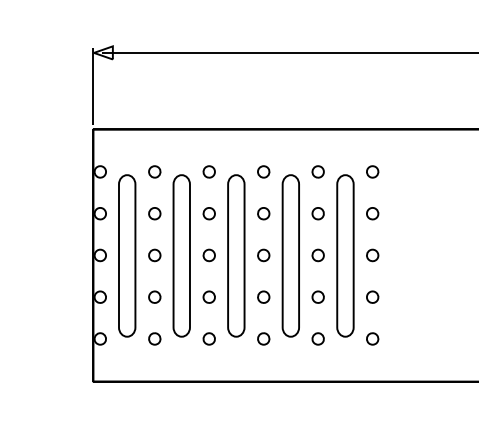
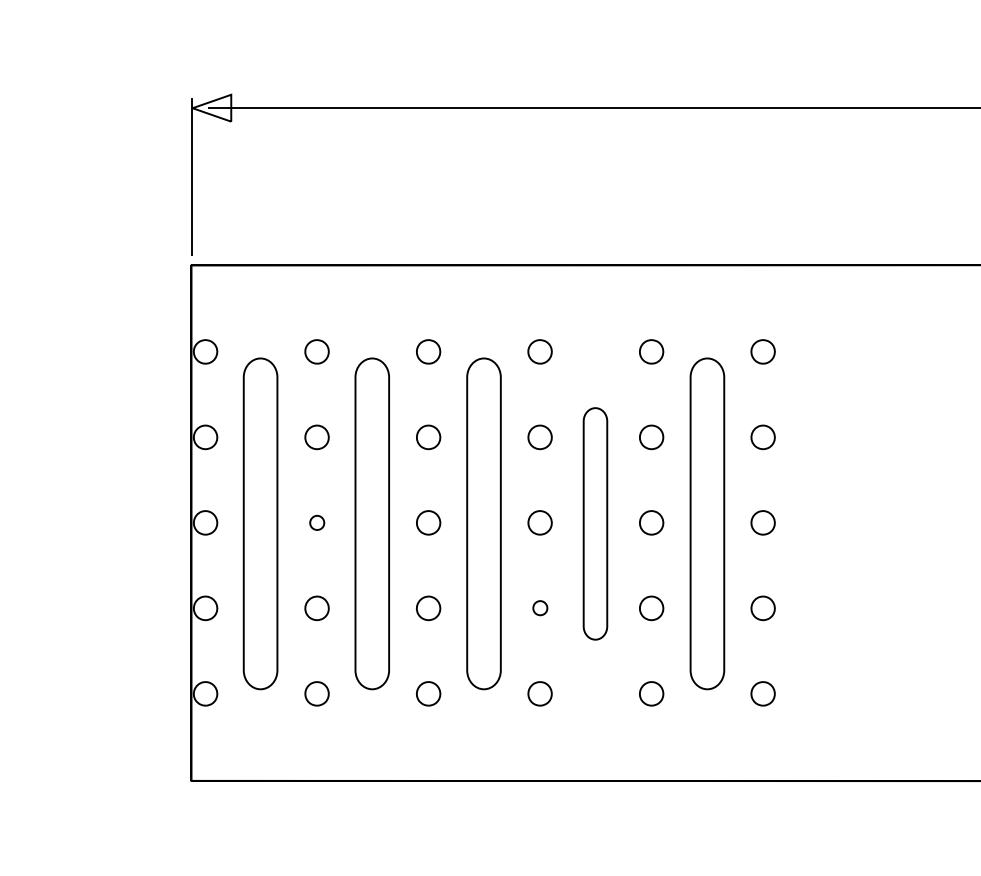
part: (154, 255) -> (316, 522), size x0.6
part: (290, 255) -> (594, 522), size x0.7
part: (263, 296) -> (539, 606), size x0.6

